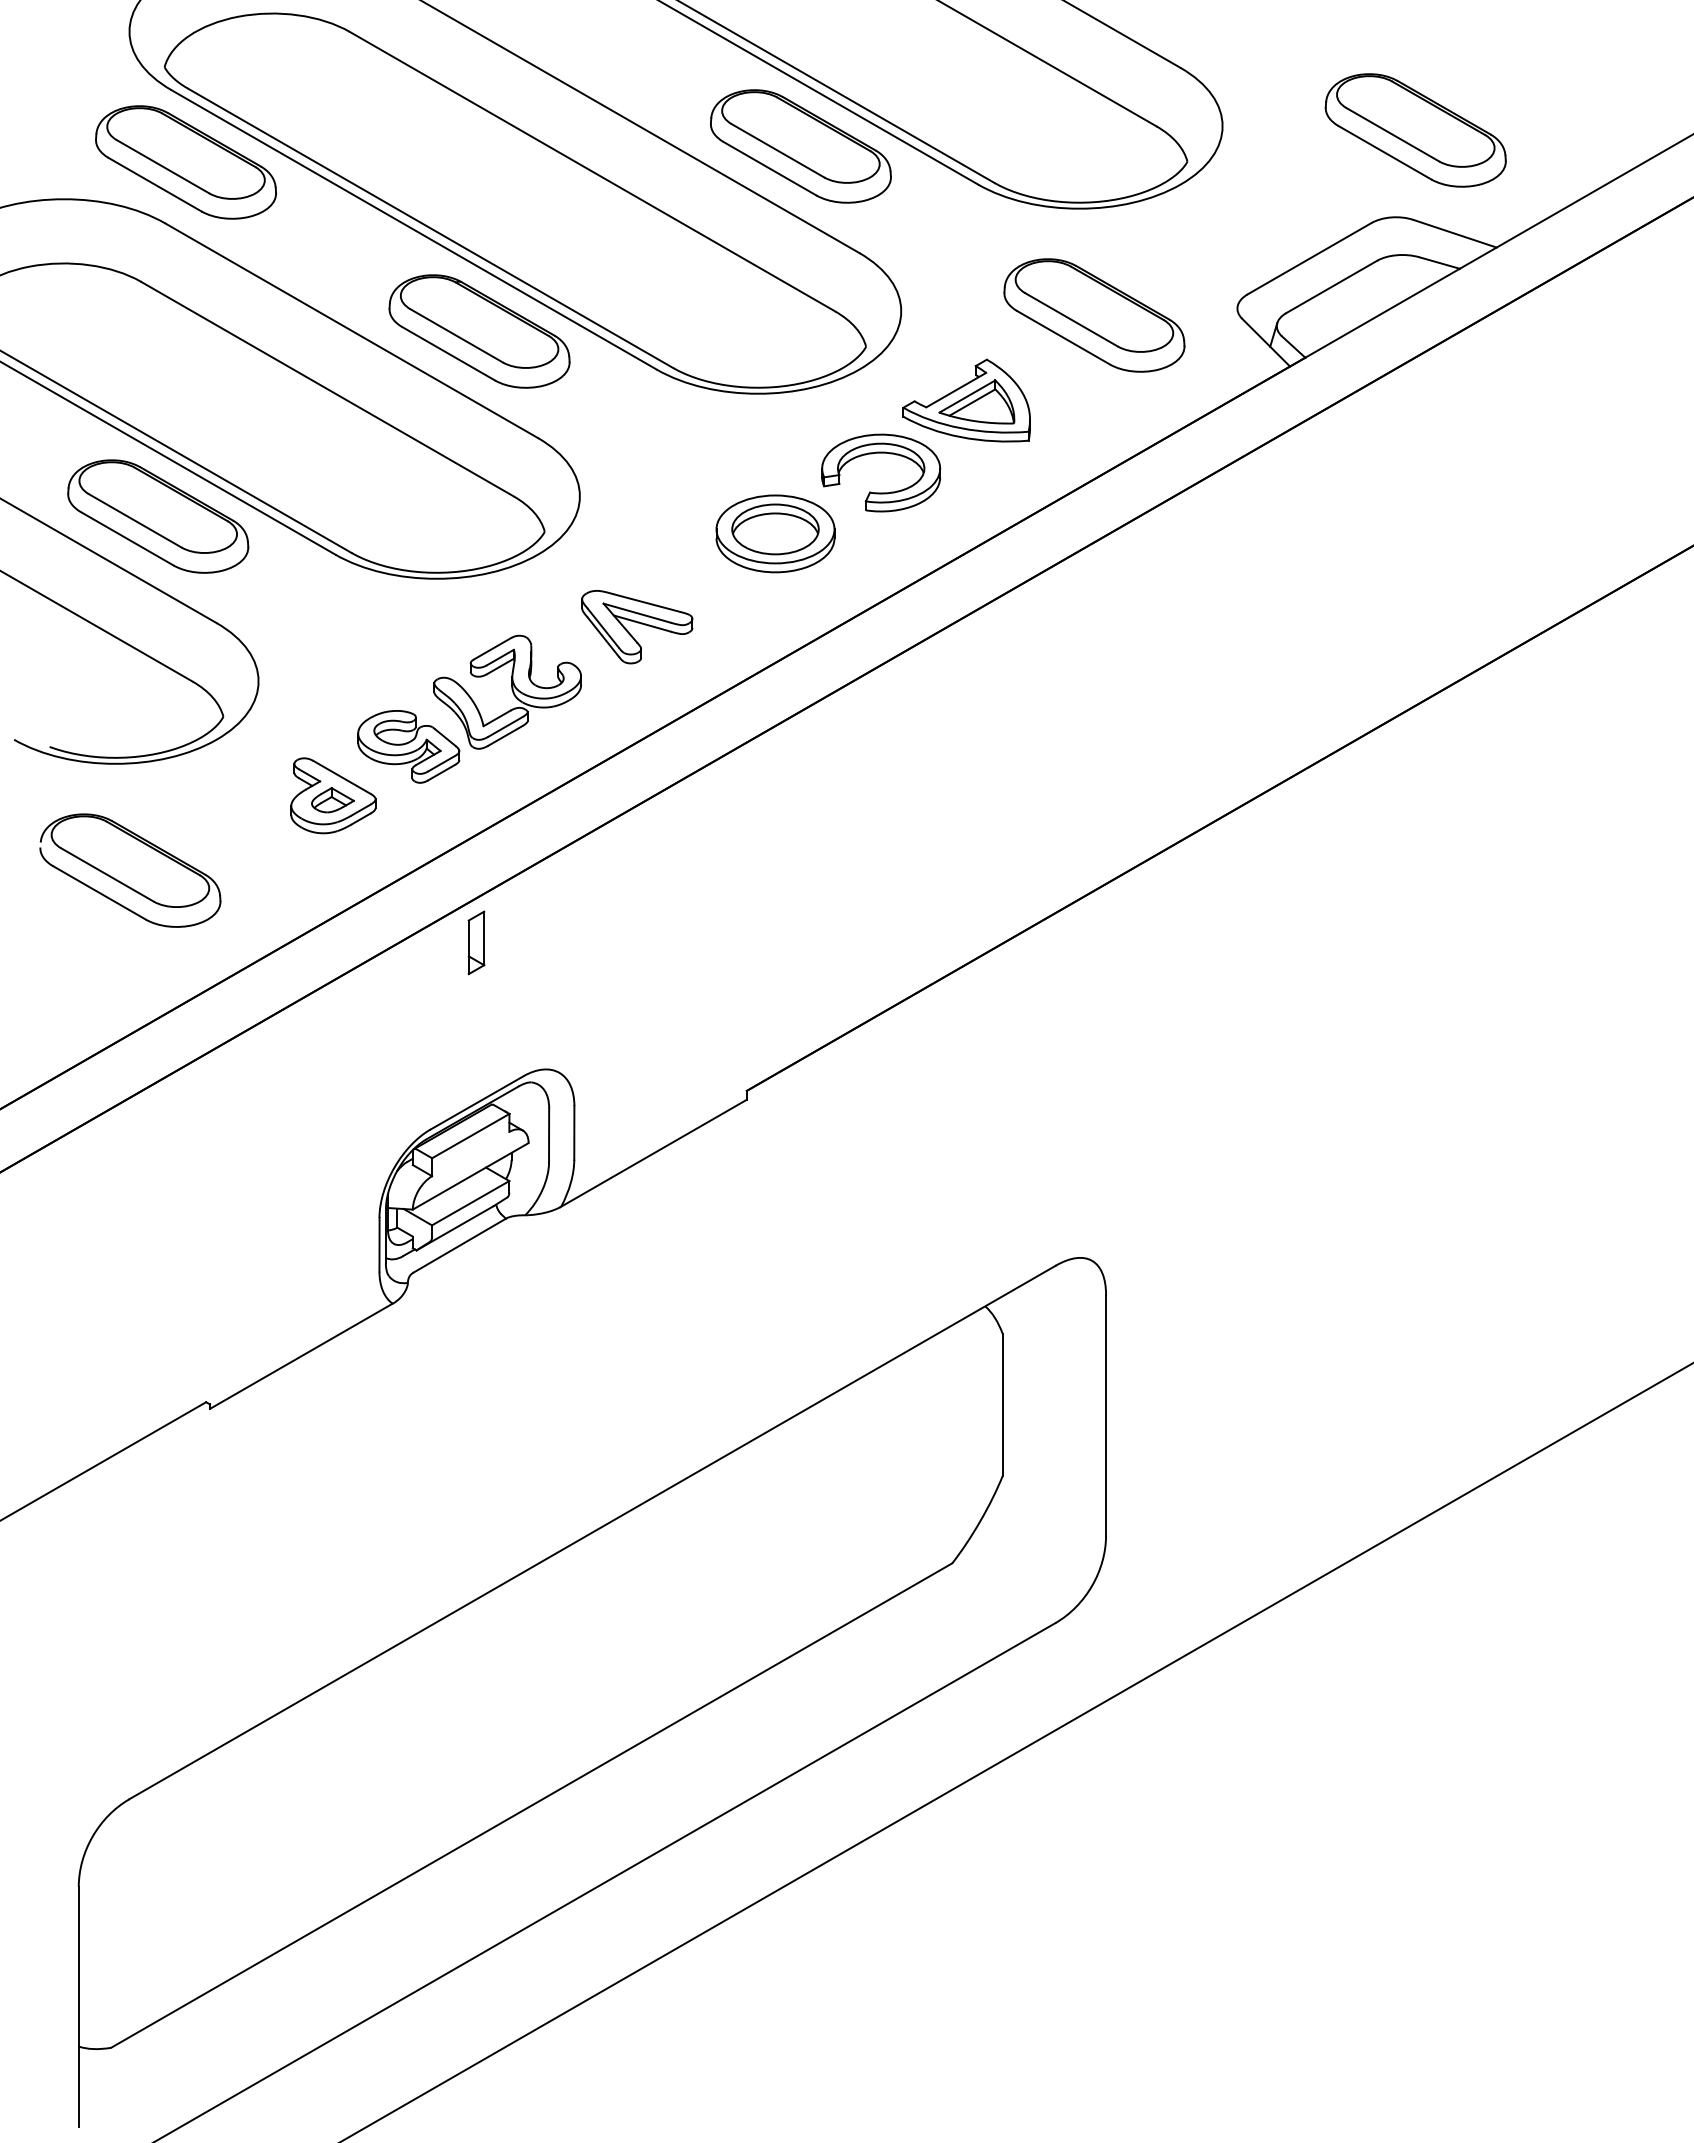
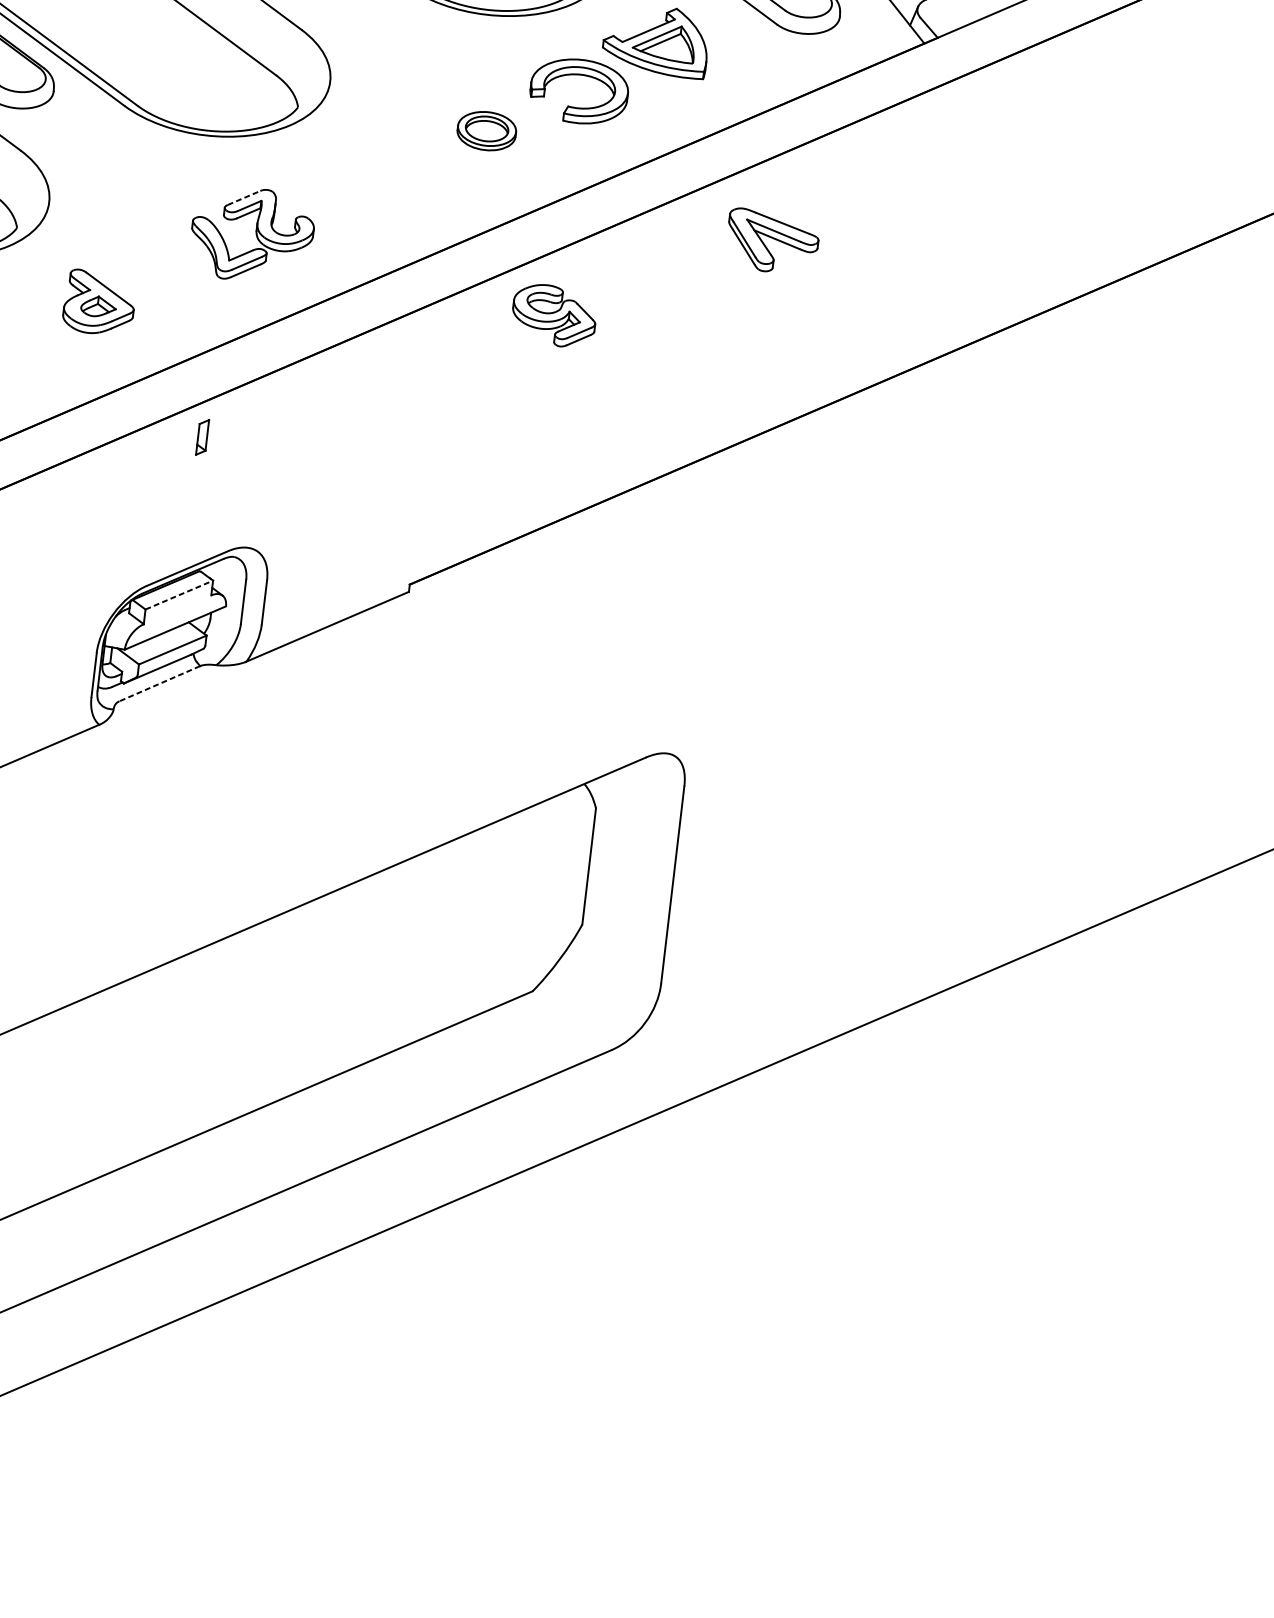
part: (775, 533) -> (486, 130), size x0.6
part: (637, 627) -> (772, 242), moved
line: (493, 648) -> (244, 197), solid -> dashed
part: (408, 746) -> (554, 315), moved
part: (476, 942) -> (202, 437), size x0.7
line: (470, 1136) -> (179, 595), solid -> dashed
line: (459, 1245) -> (159, 683), solid -> dashed

